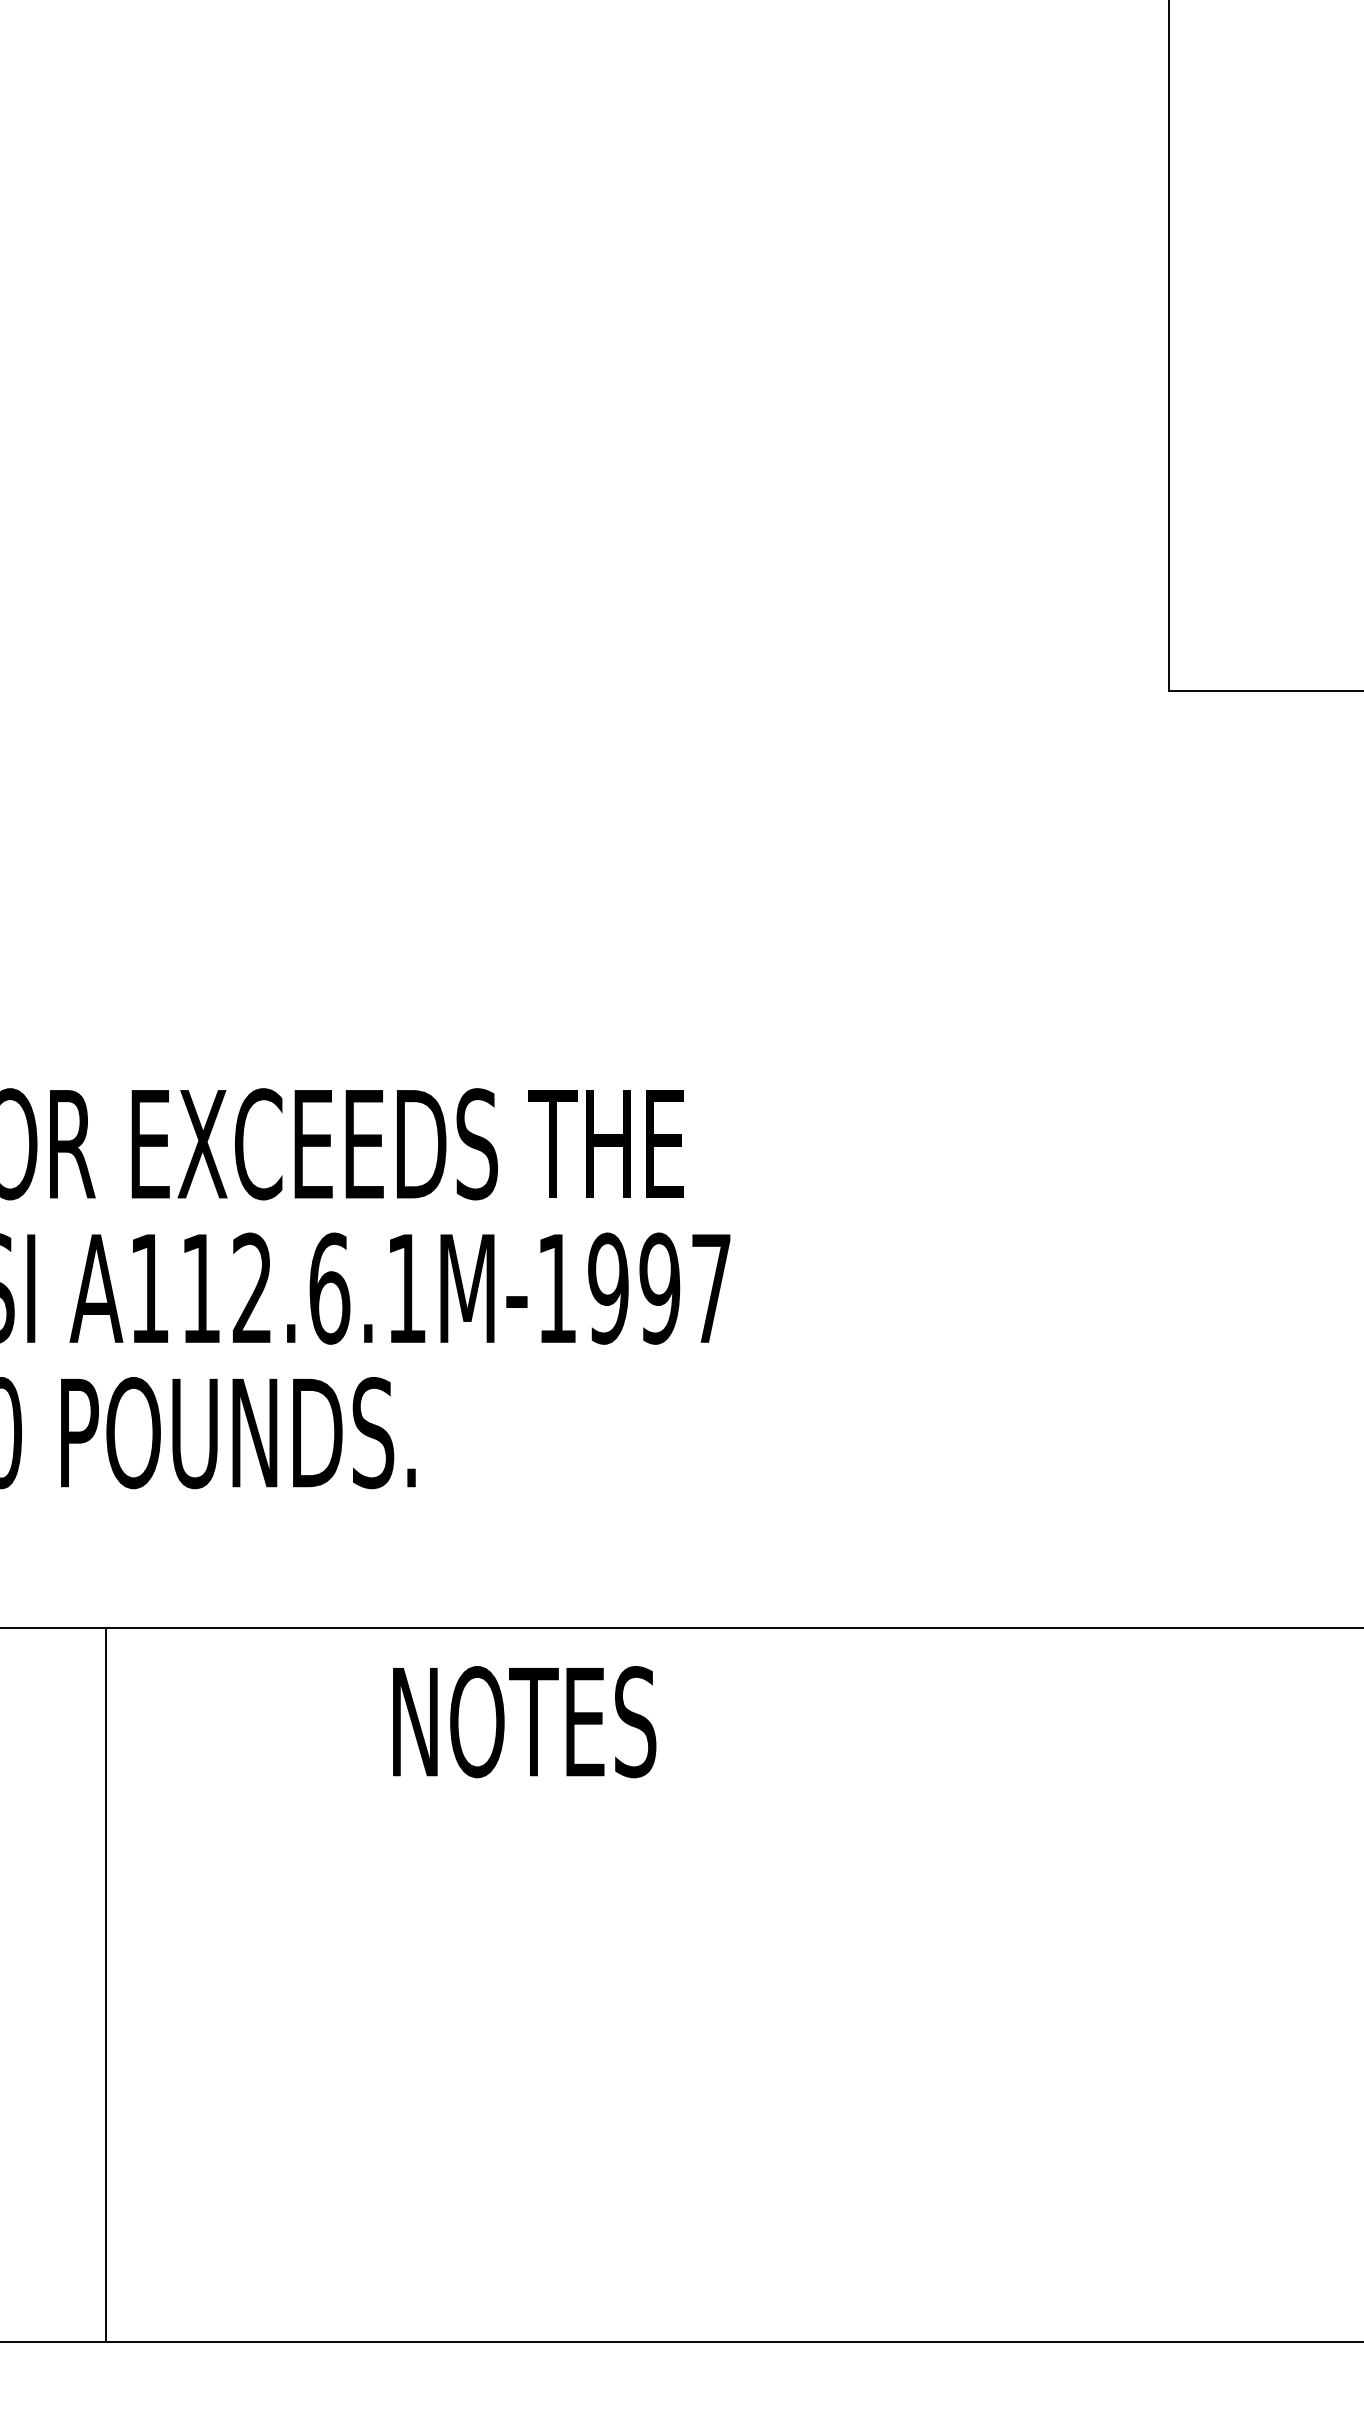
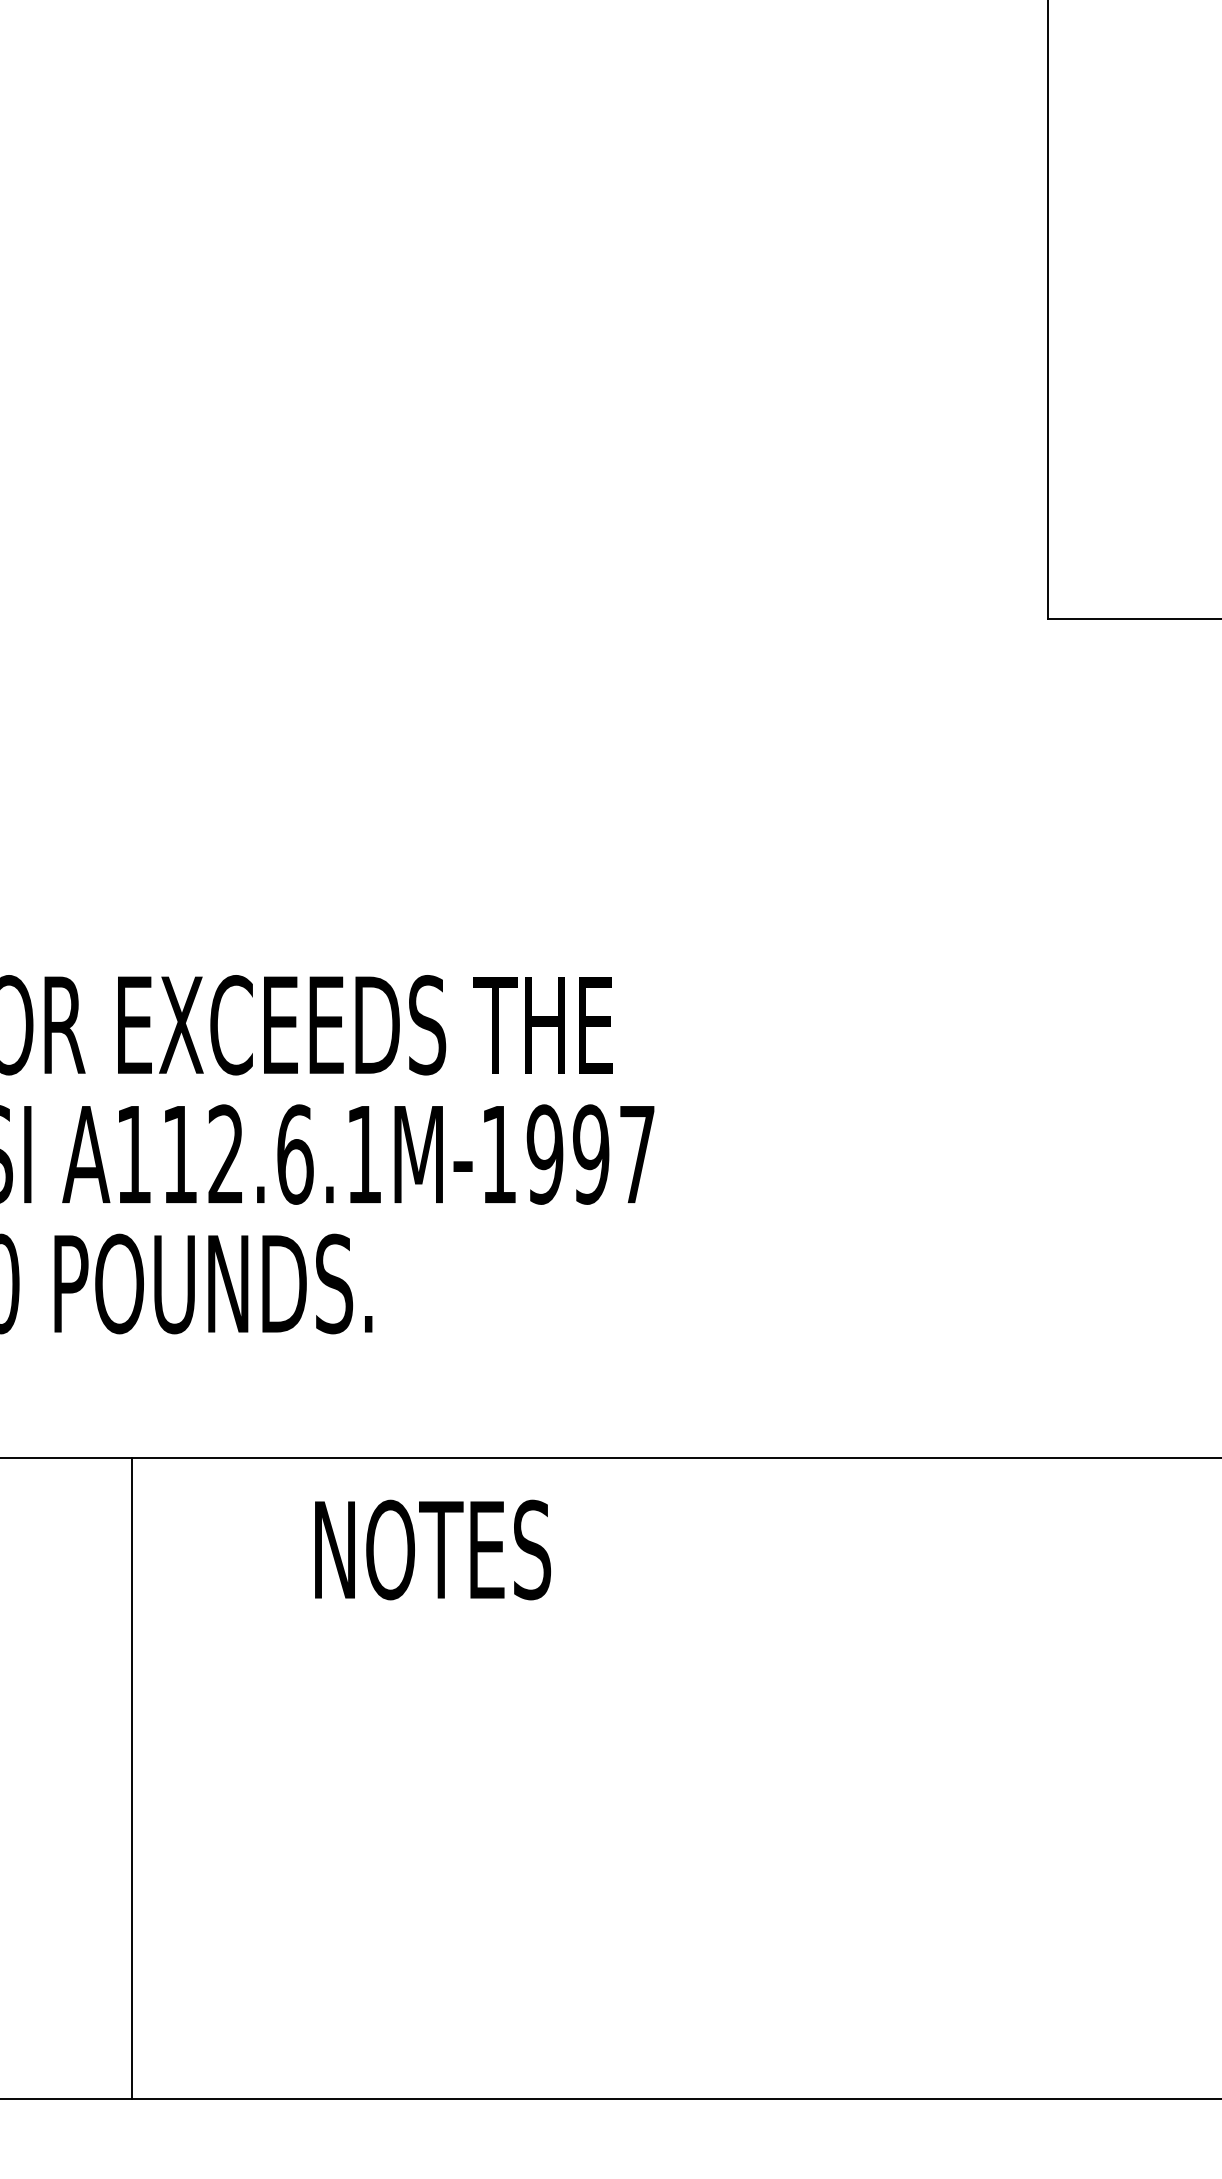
text: (524, 1721) -> (432, 1549), moved
line: (105, 1984) -> (131, 1778), moved

